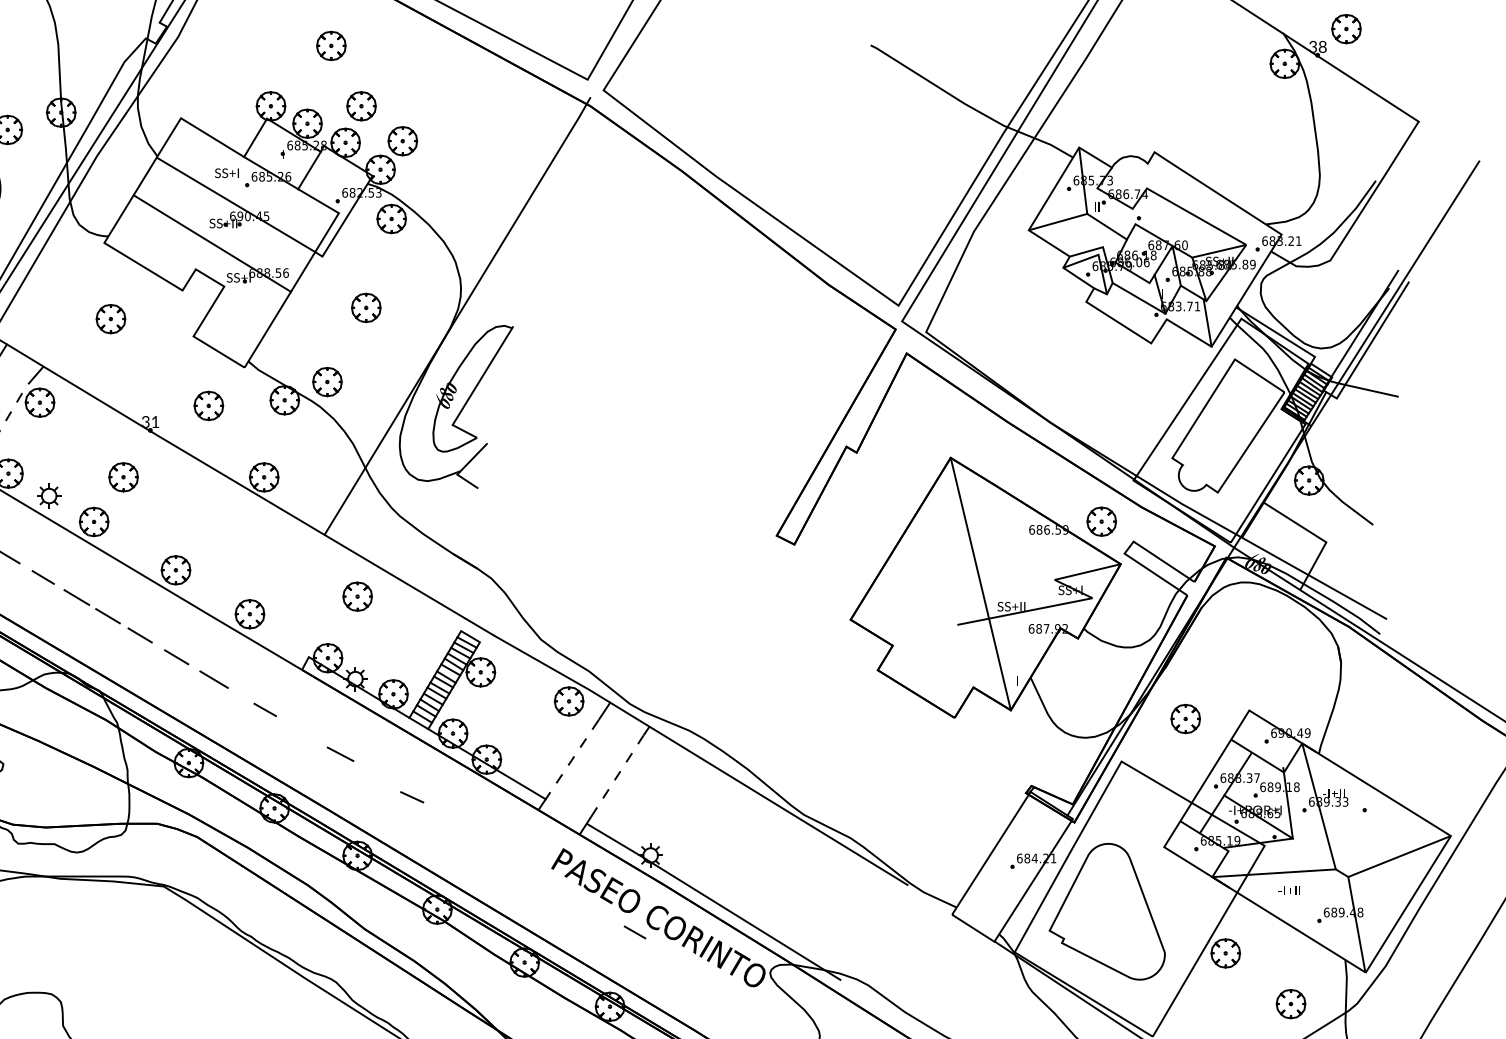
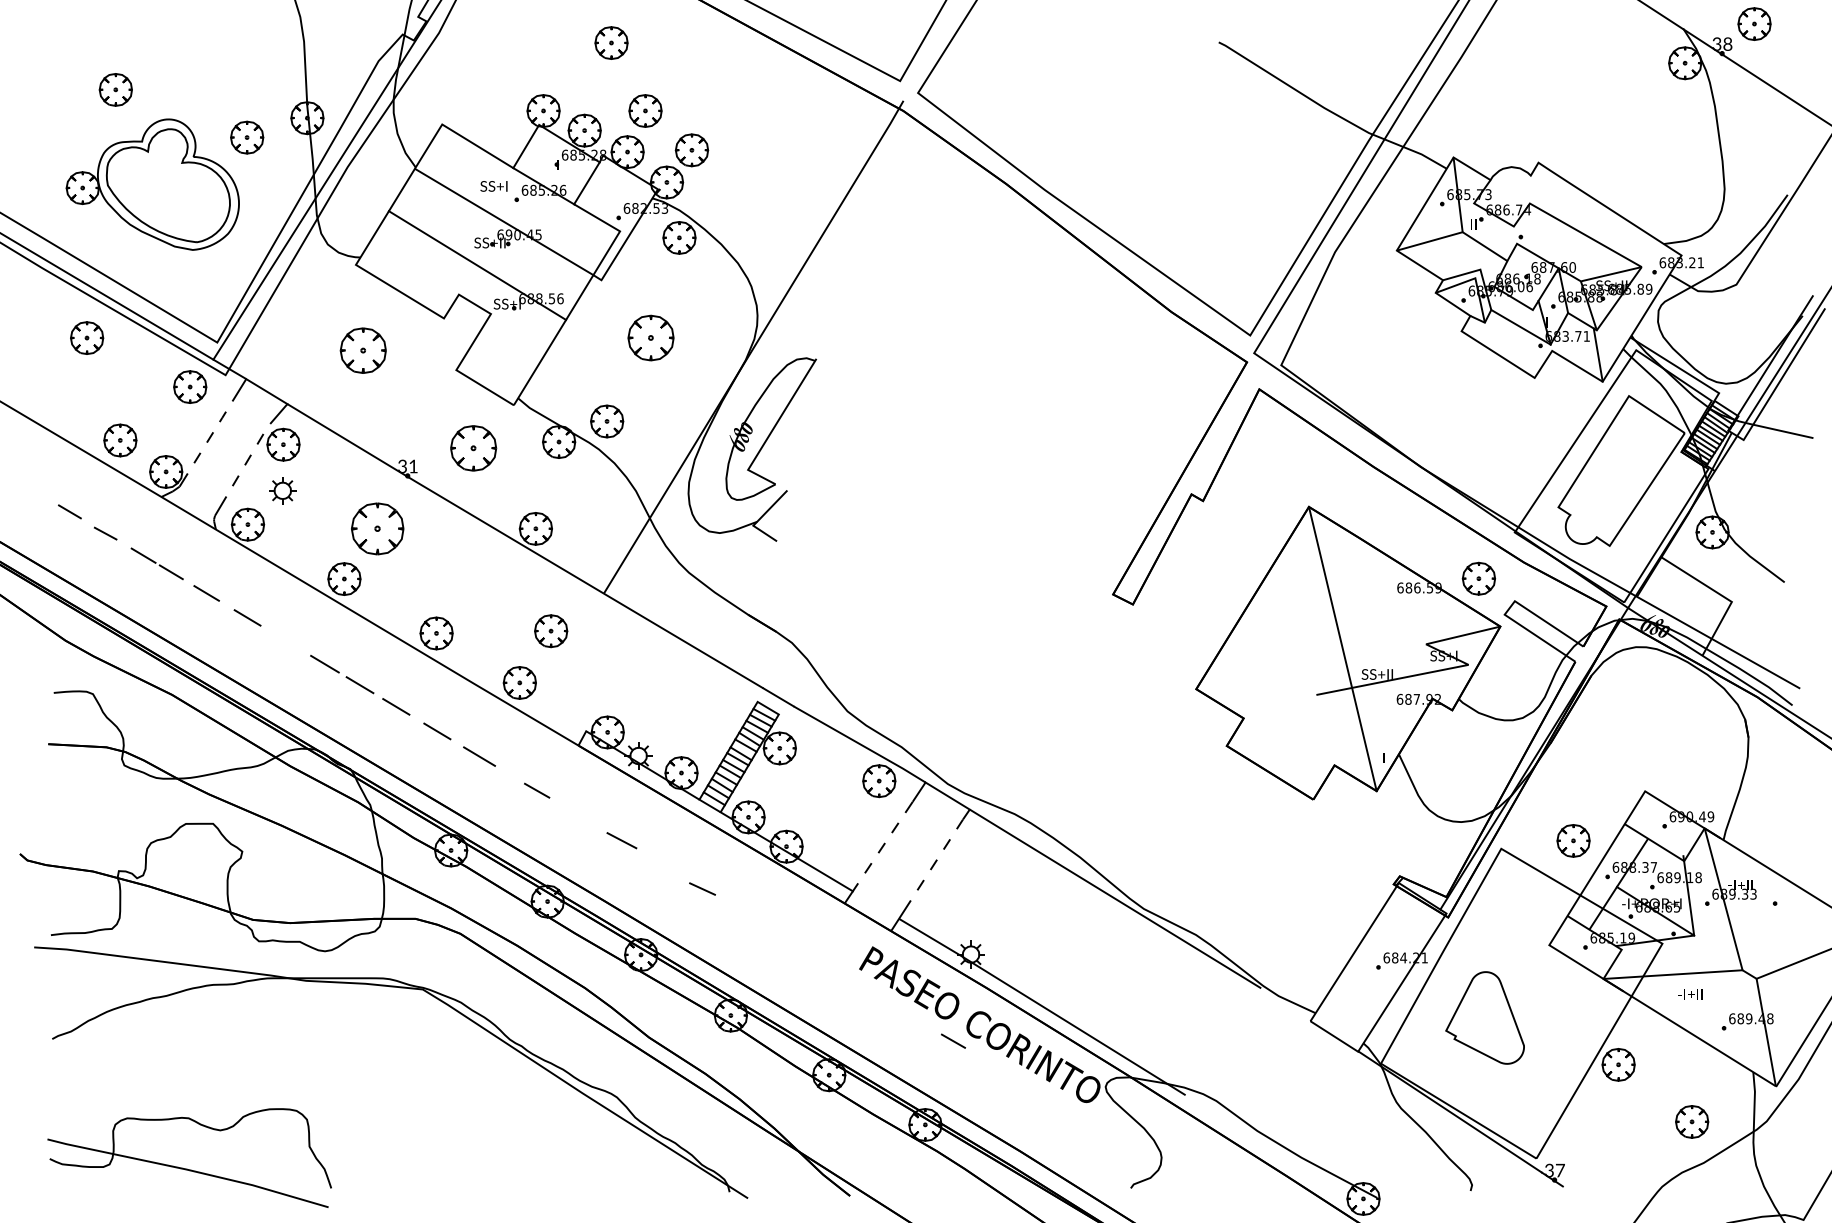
part: (365, 307) -> (650, 337), size x1.4
part: (111, 318) -> (363, 350), size x1.4
part: (208, 406) -> (473, 448), size x1.4
part: (123, 477) -> (377, 528), size x1.6
part: (48, 495) -> (282, 490), moved
line: (43, 577) -> (287, 641), removed
part: (357, 596) -> (551, 631), moved
part: (1185, 718) -> (1573, 840), moved
part: (1106, 911) -> (1484, 1017), size x0.6

